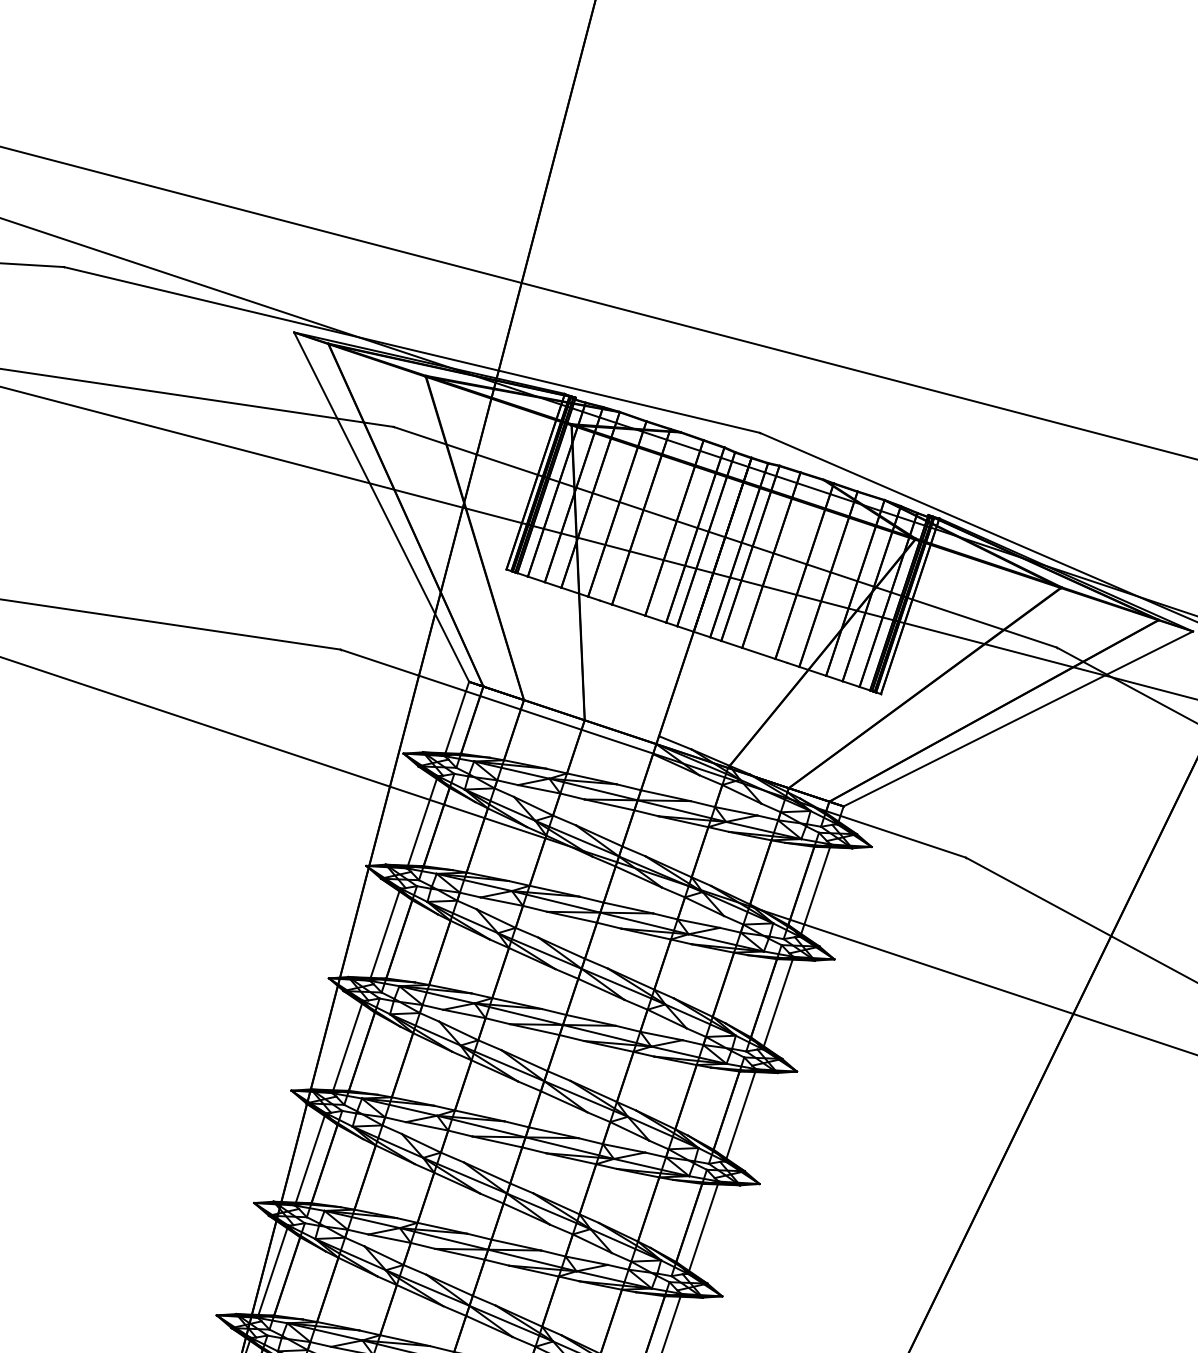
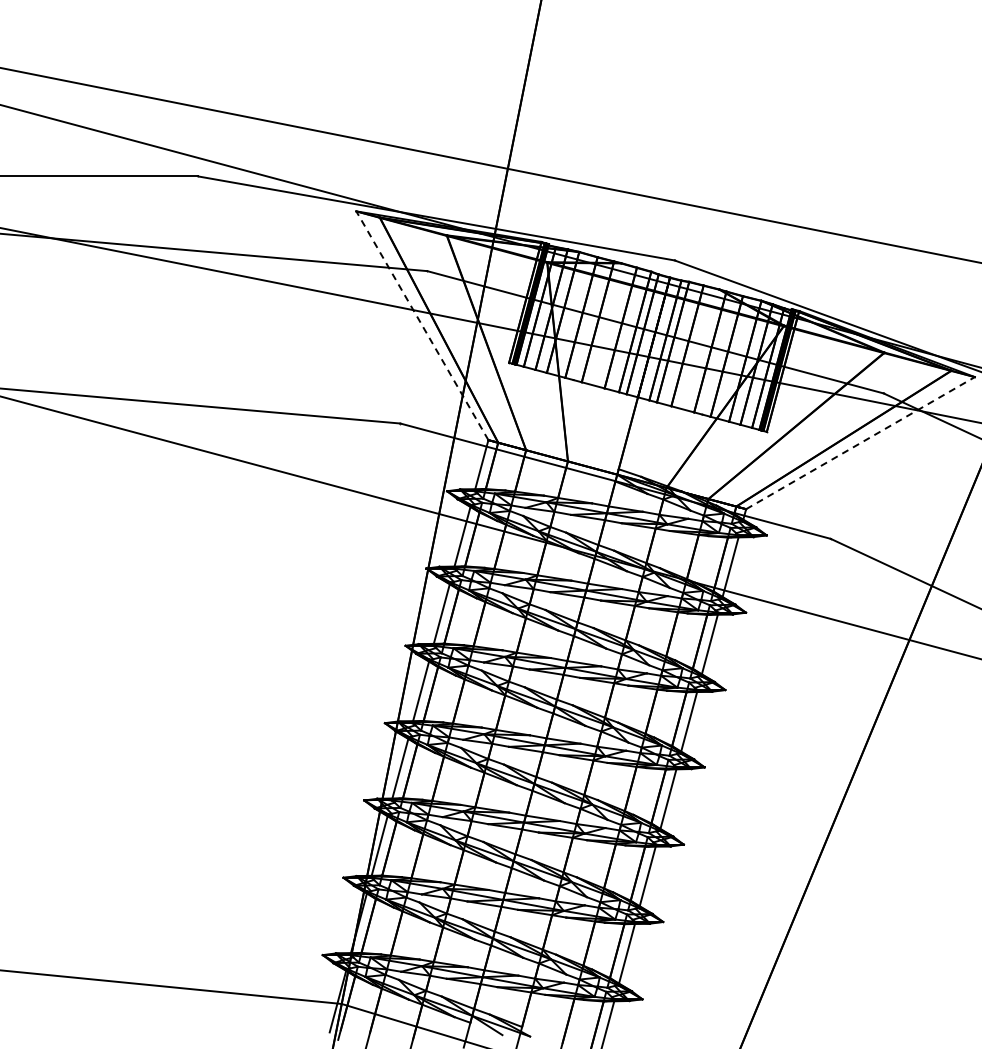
line: (381, 506) -> (422, 325), solid -> dashed
line: (1018, 717) -> (860, 442), solid -> dashed

